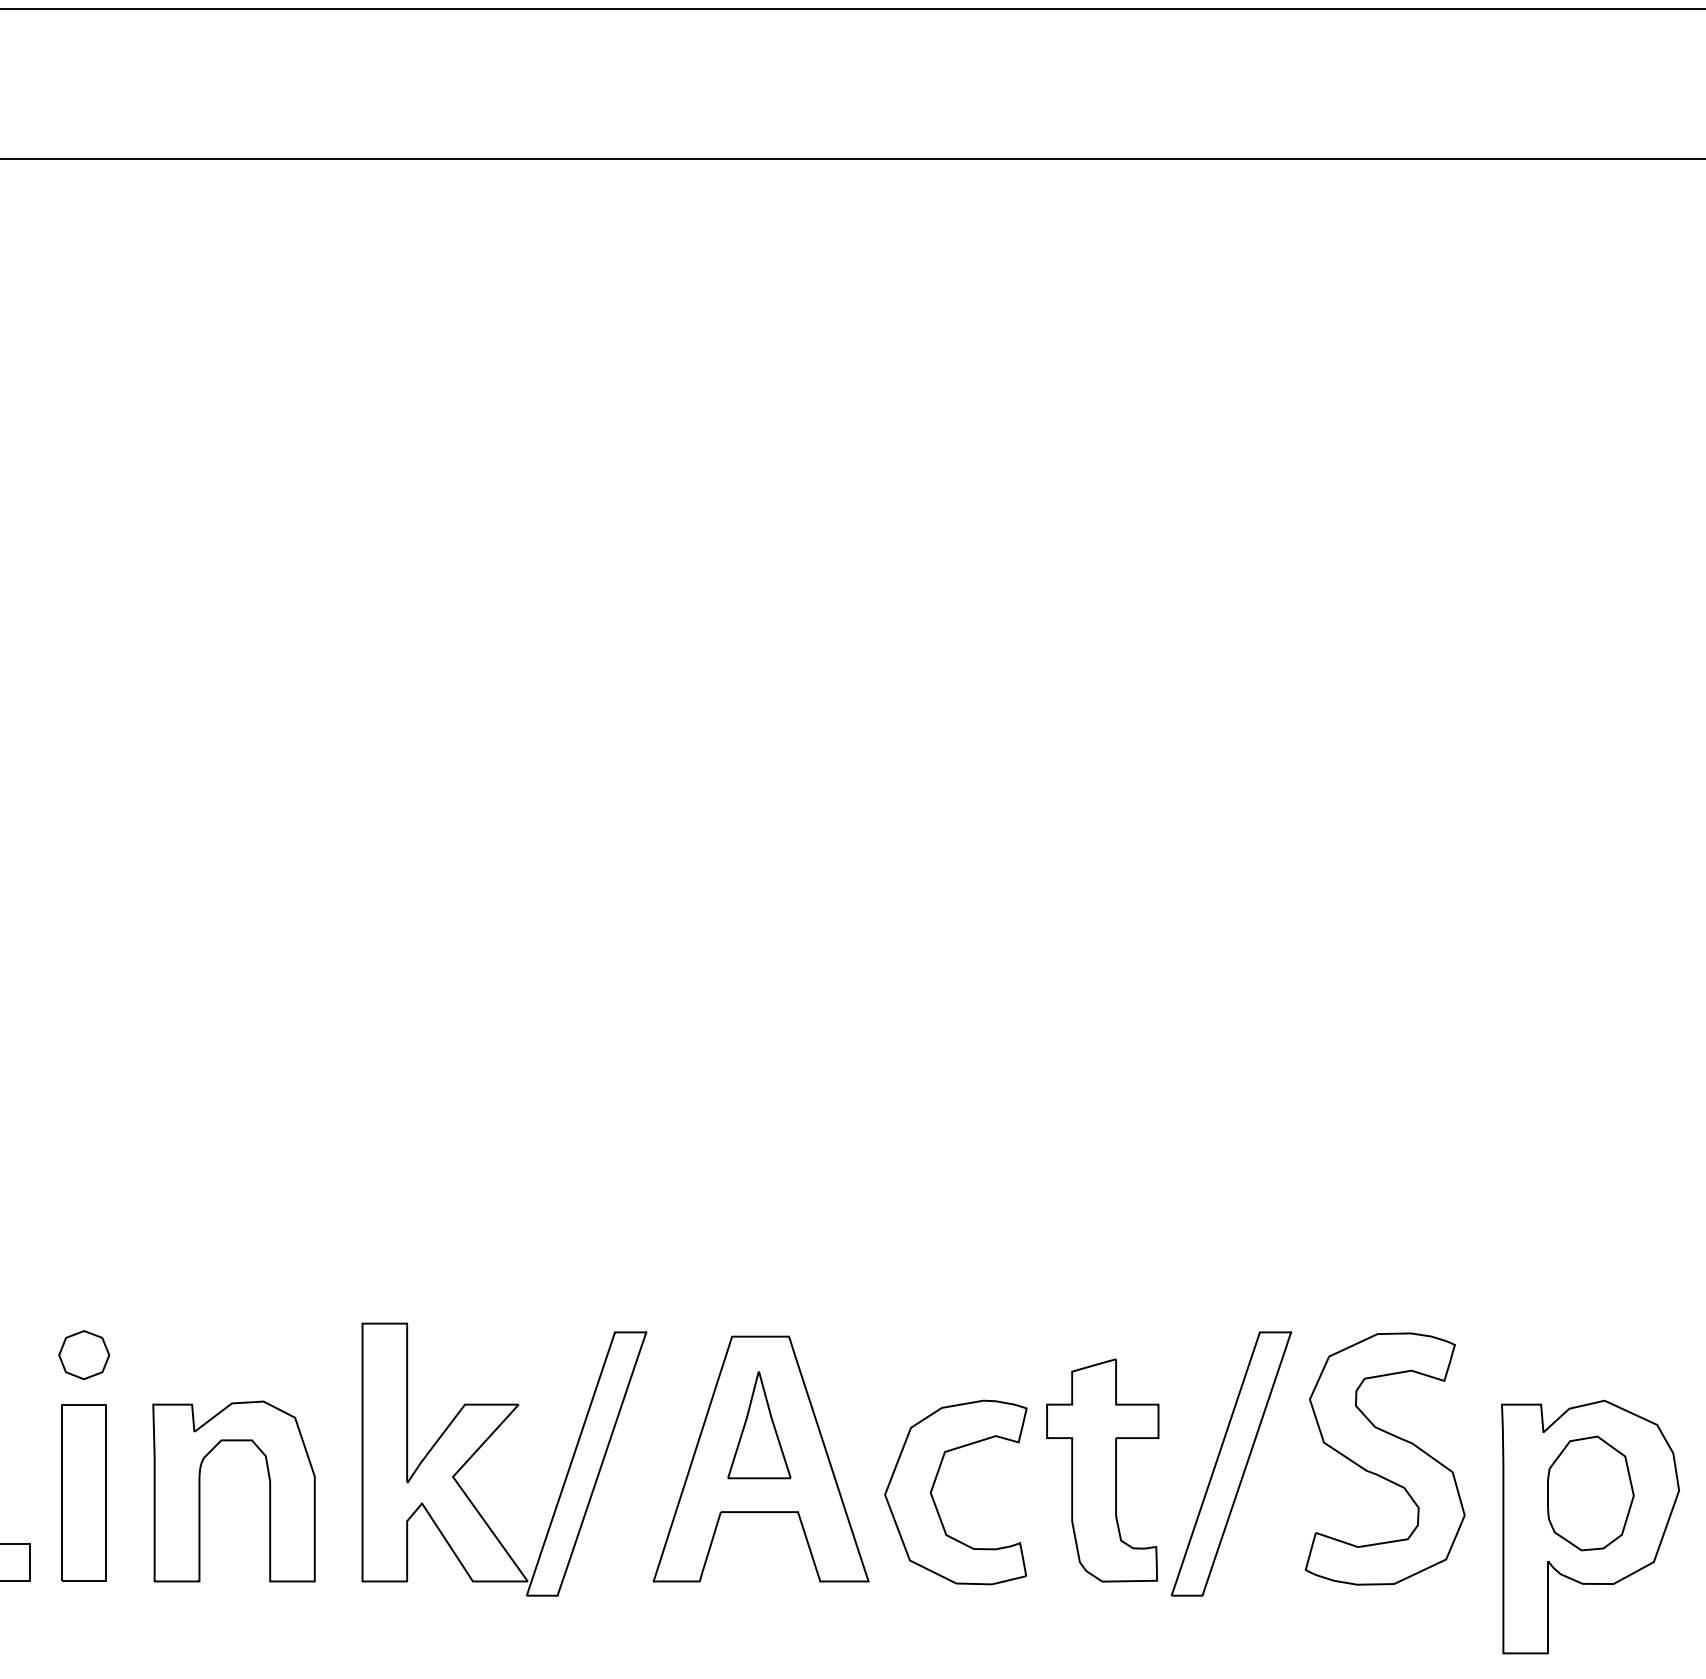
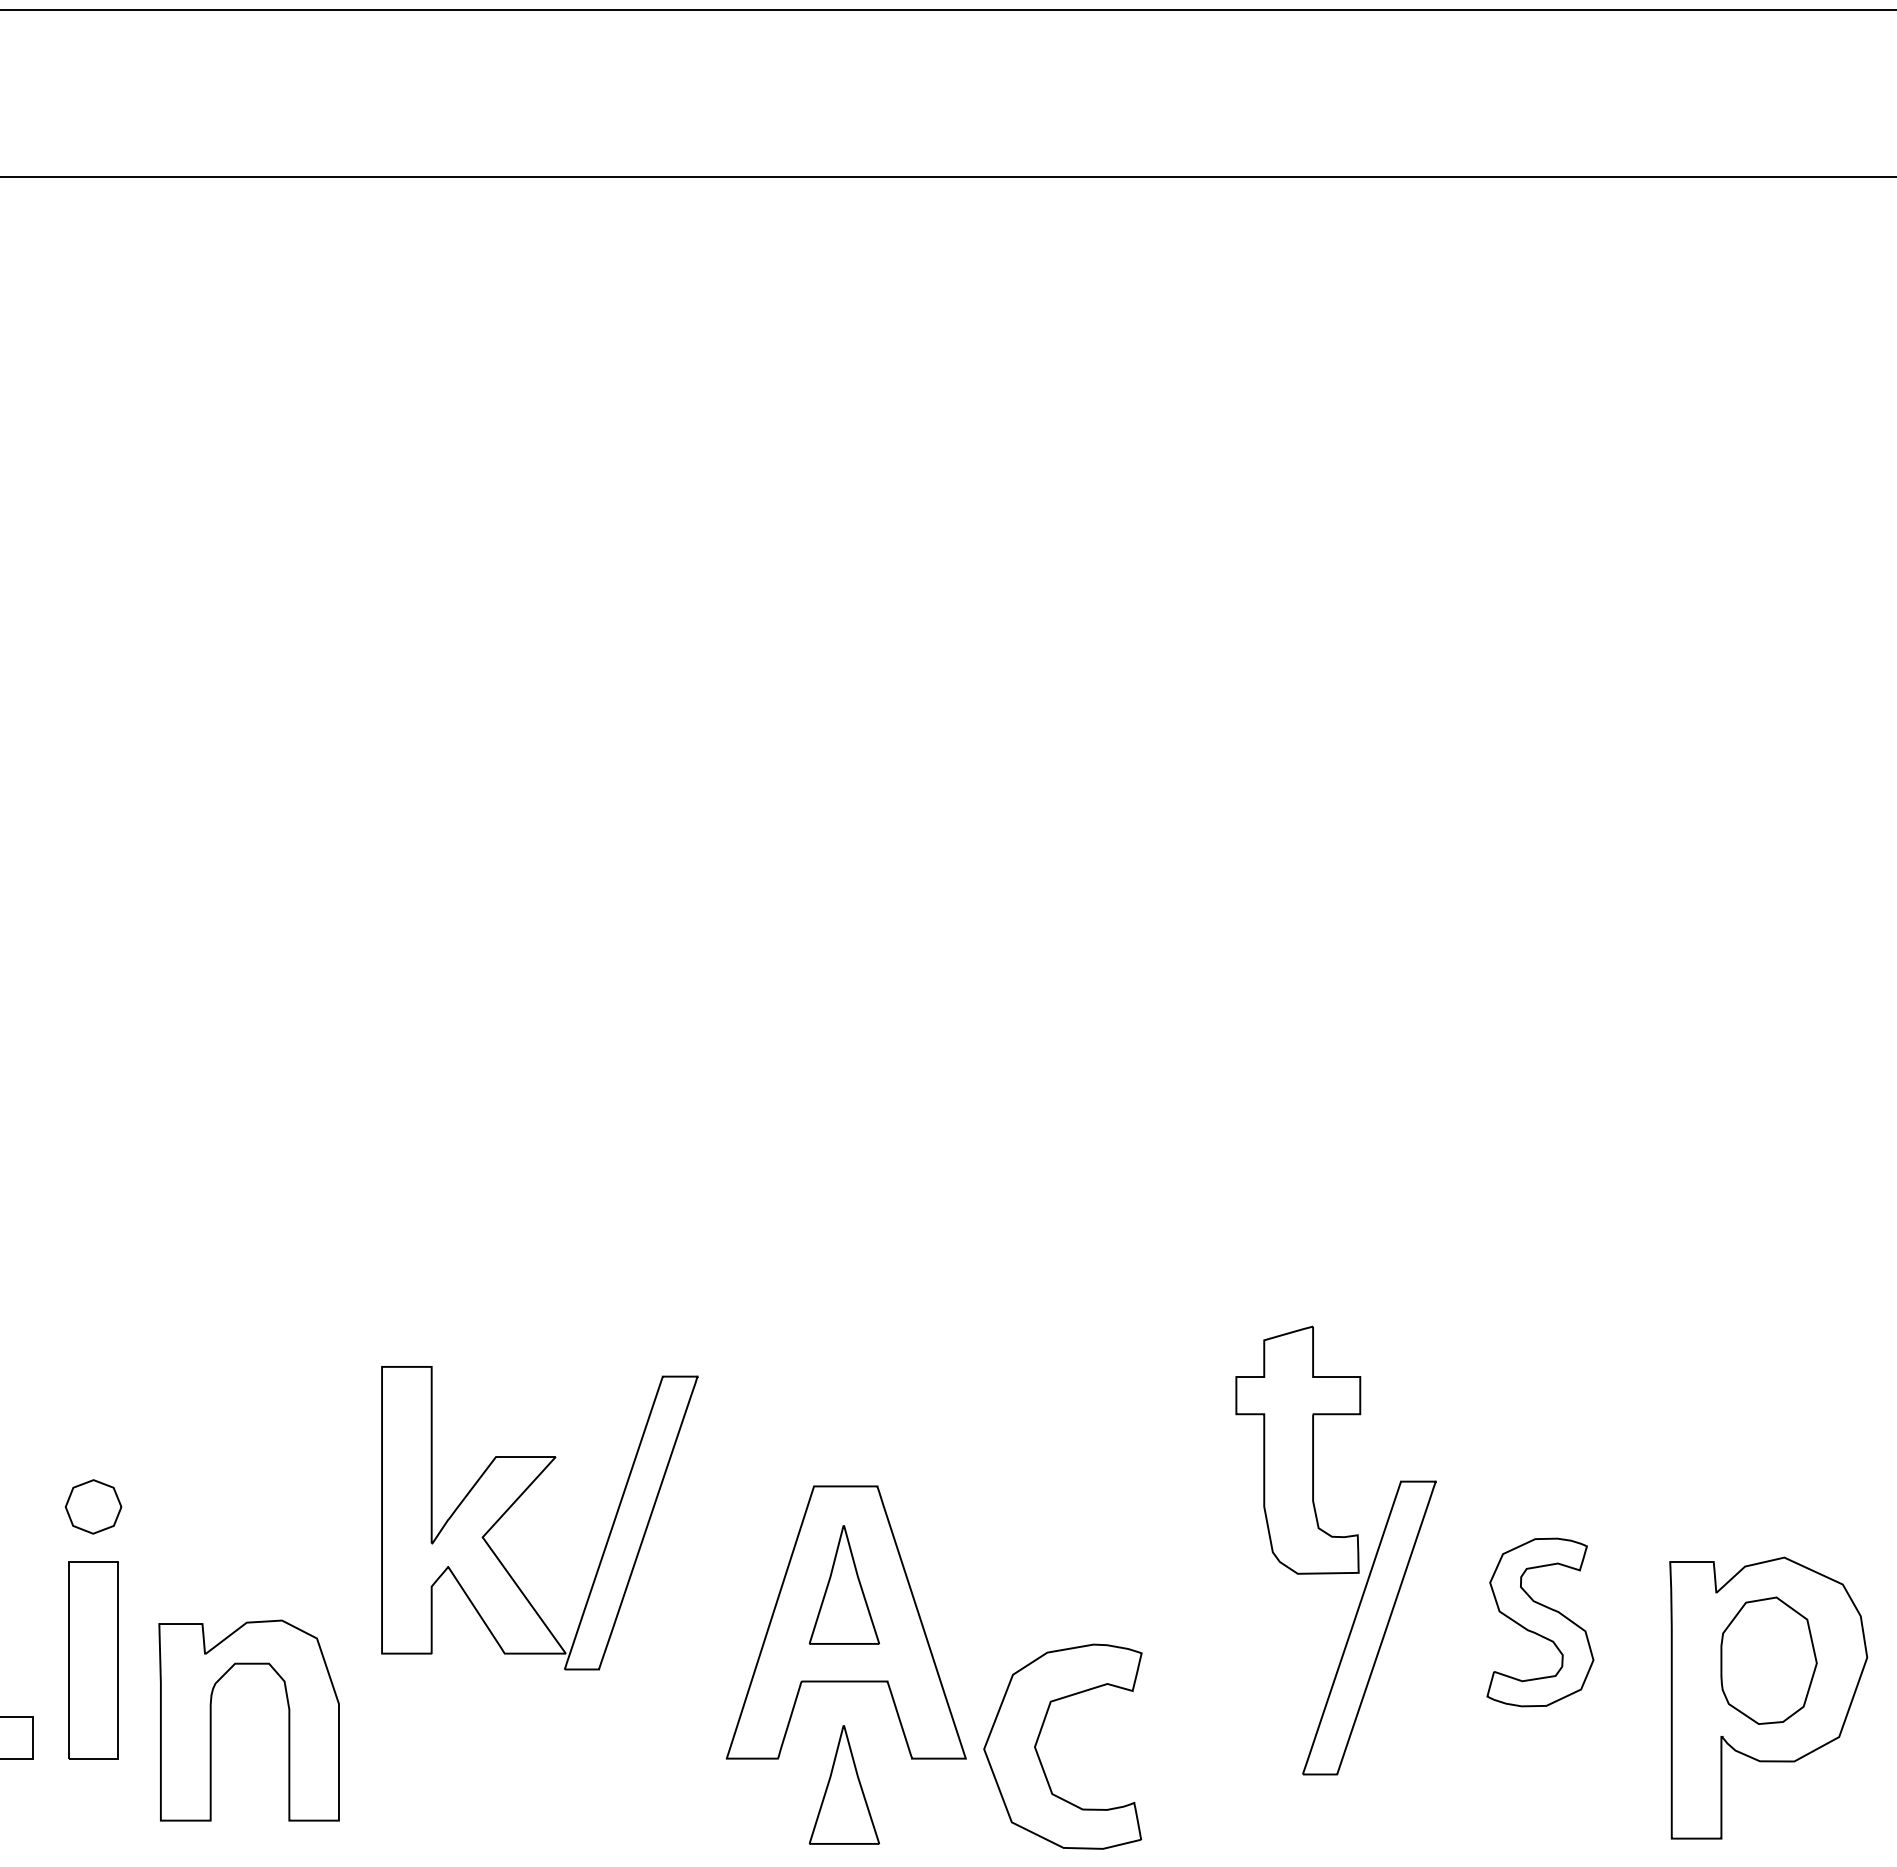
part: (486, 1441) -> (519, 1498), moved
part: (1385, 1459) -> (1540, 1622), size x0.6
part: (1102, 1469) -> (1298, 1449), moved
part: (934, 1484) -> (1039, 1737), moved
part: (200, 1491) -> (211, 1720), moved
part: (759, 1604) -> (844, 1784), added

